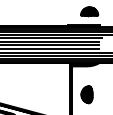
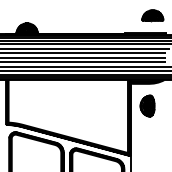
part: (87, 94) -> (147, 105), moved

